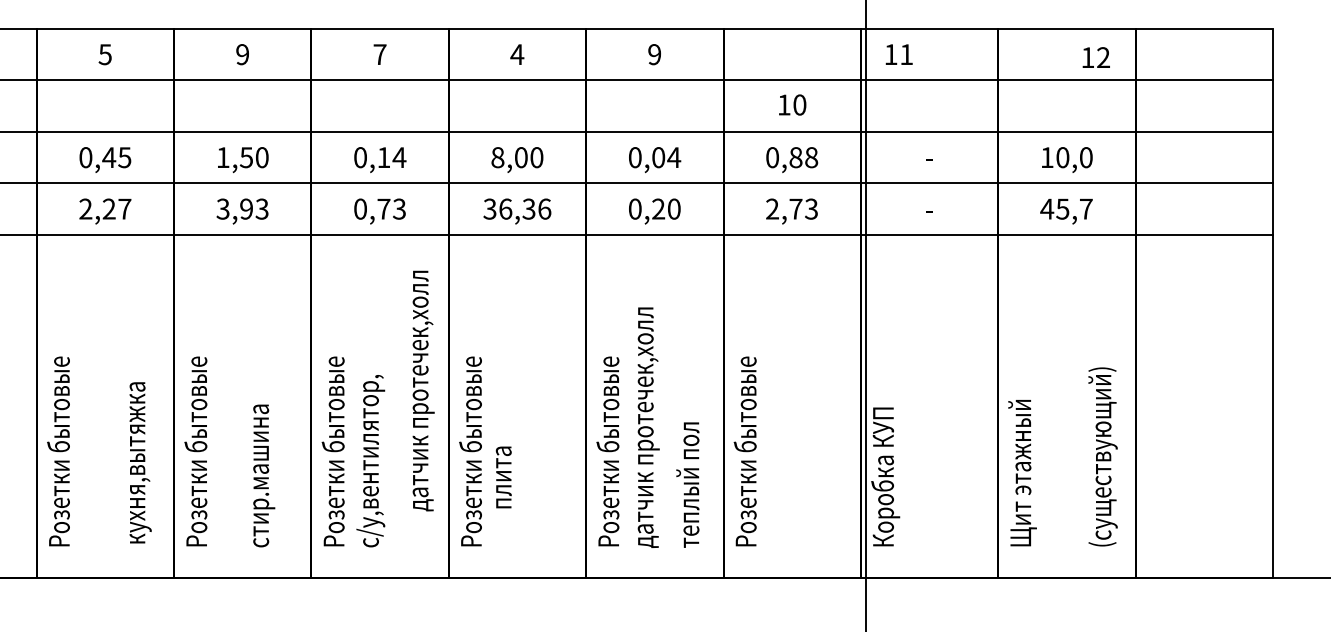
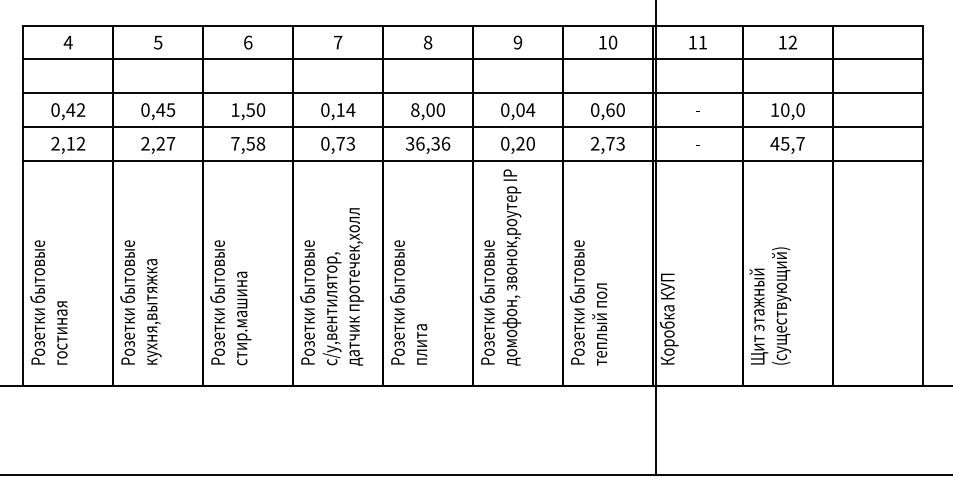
text: (243, 54) -> (248, 42), 9 -> 6
text: (516, 54) -> (427, 42), 4 -> 8
text: (898, 54) -> (697, 42), moved
text: (1096, 57) -> (788, 42), moved
text: (792, 104) -> (608, 42), moved
text: (803, 156) -> (615, 109), 0,88 -> 0,60
text: (243, 208) -> (248, 143), 3,93 -> 7,58
text: (423, 390) -> (356, 286), moved
text: (644, 390) -> (511, 262), датчик протечек,холл -> домофон, звонок,роутер IP
text: (1102, 456) -> (781, 305), moved
text: (140, 462) -> (154, 311), moved
text: (264, 475) -> (244, 318), moved
text: (504, 477) -> (422, 344), moved
text: (687, 485) -> (599, 324), moved

